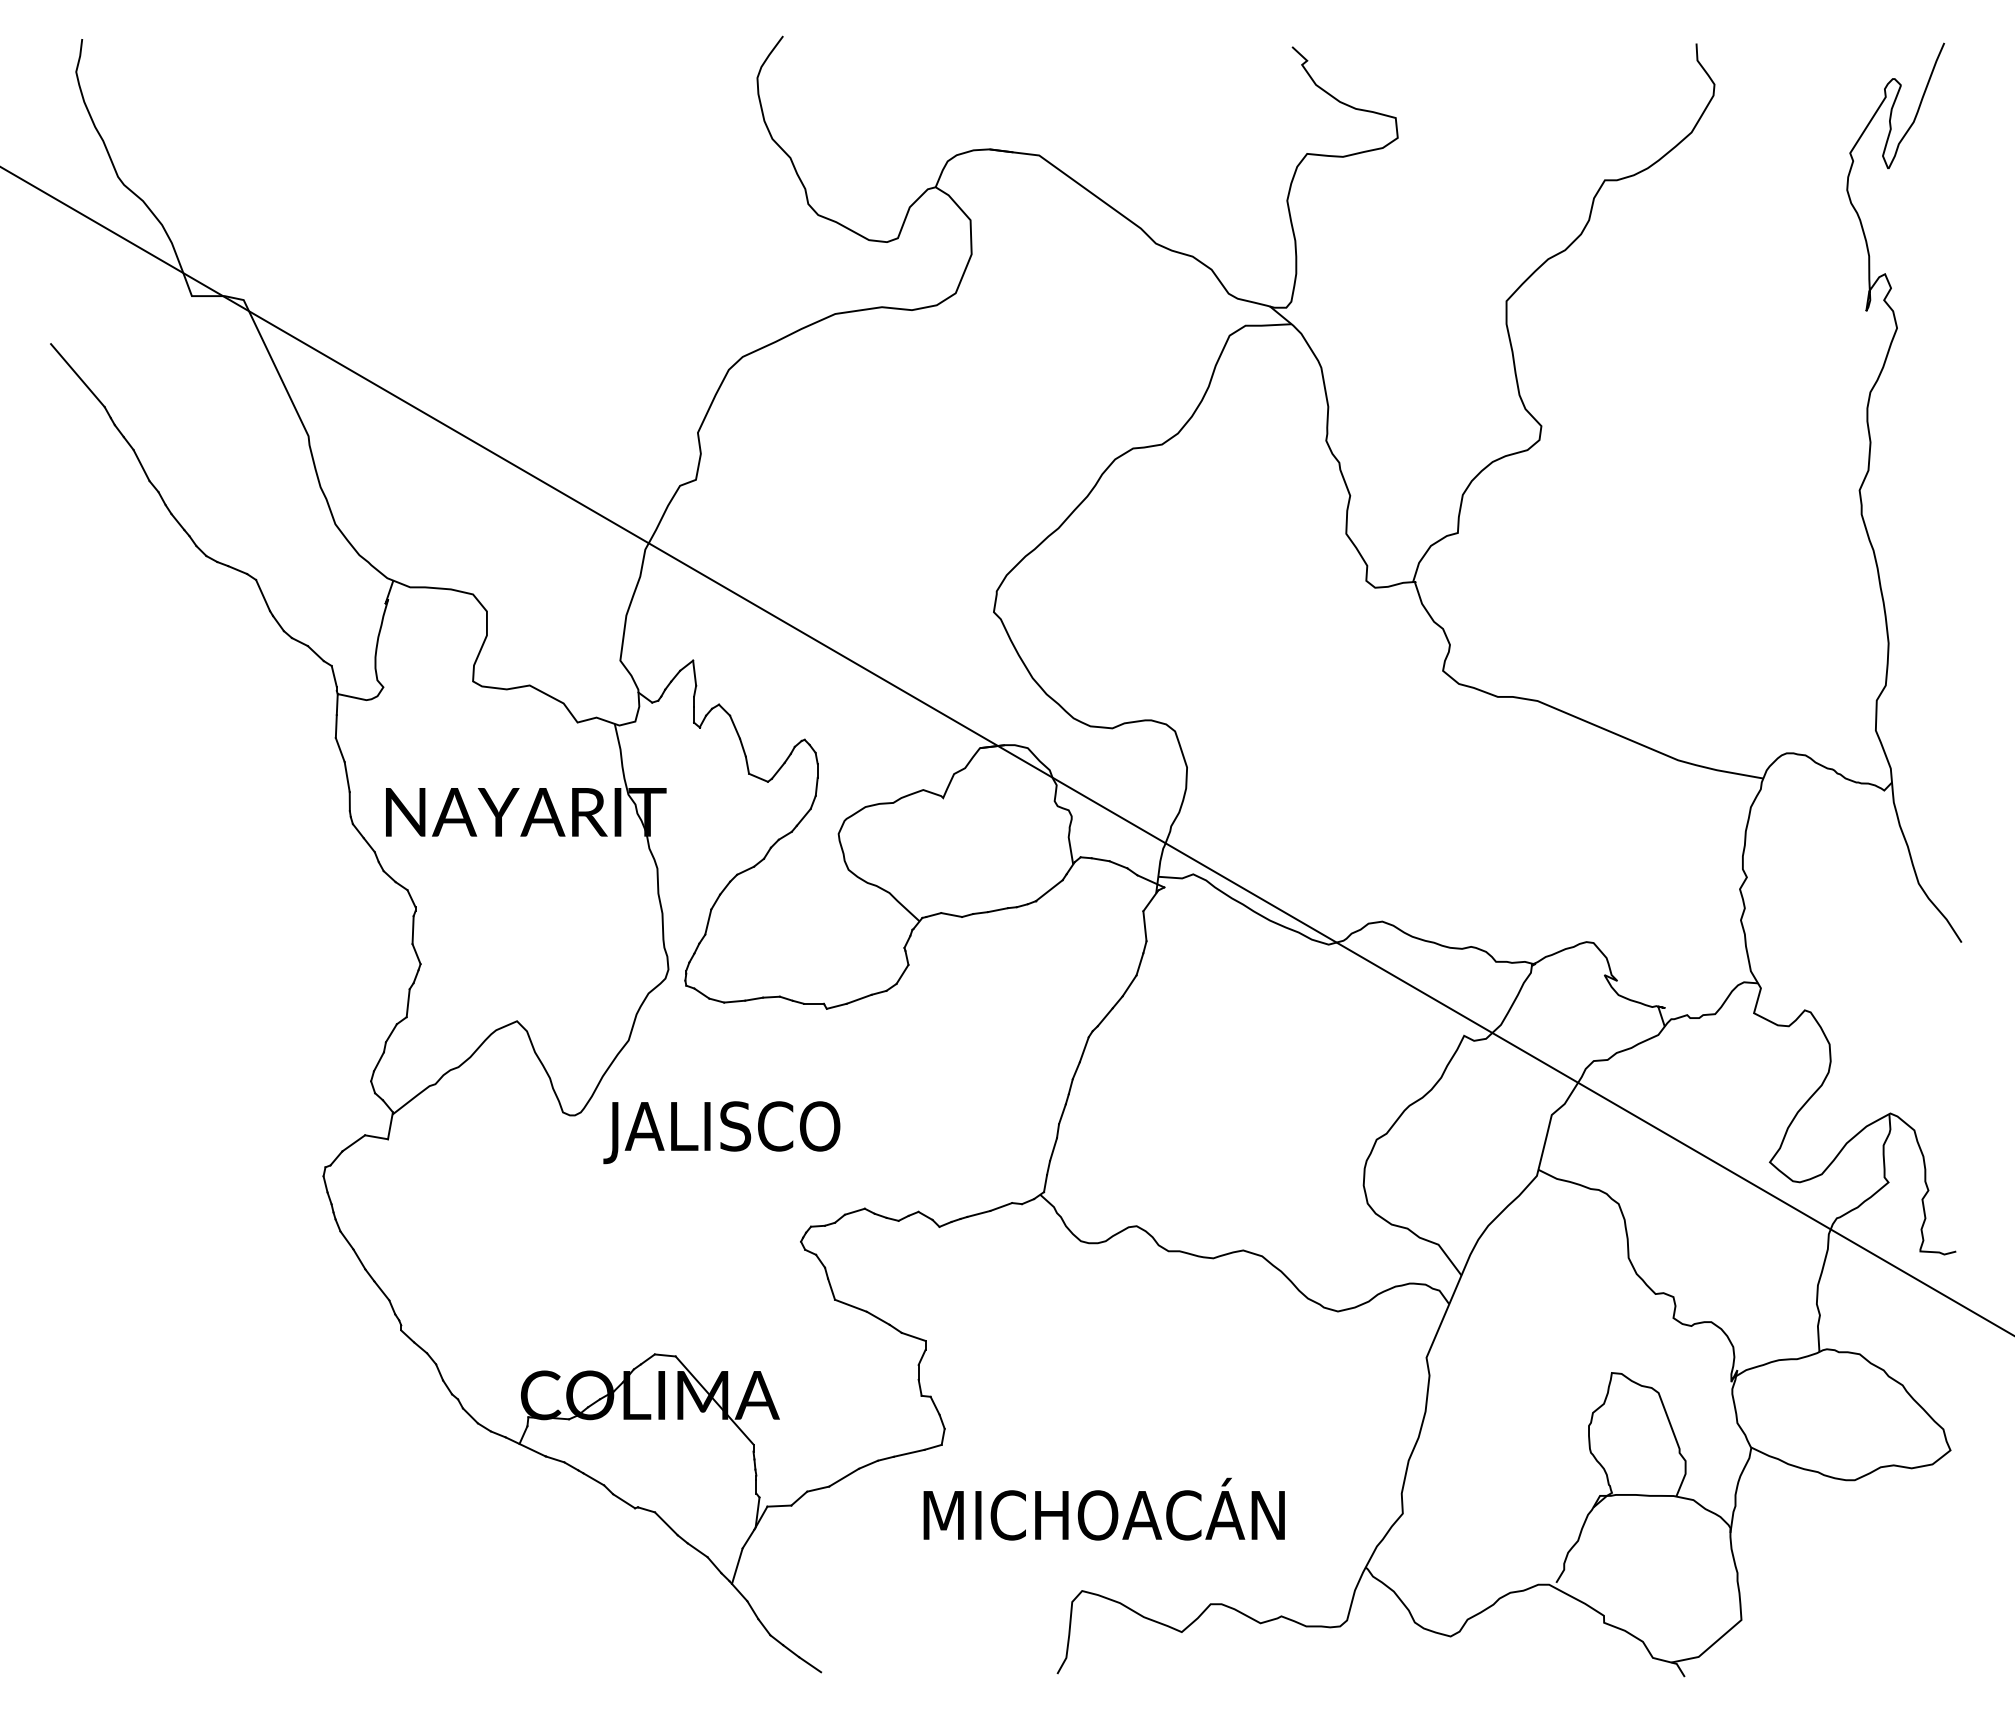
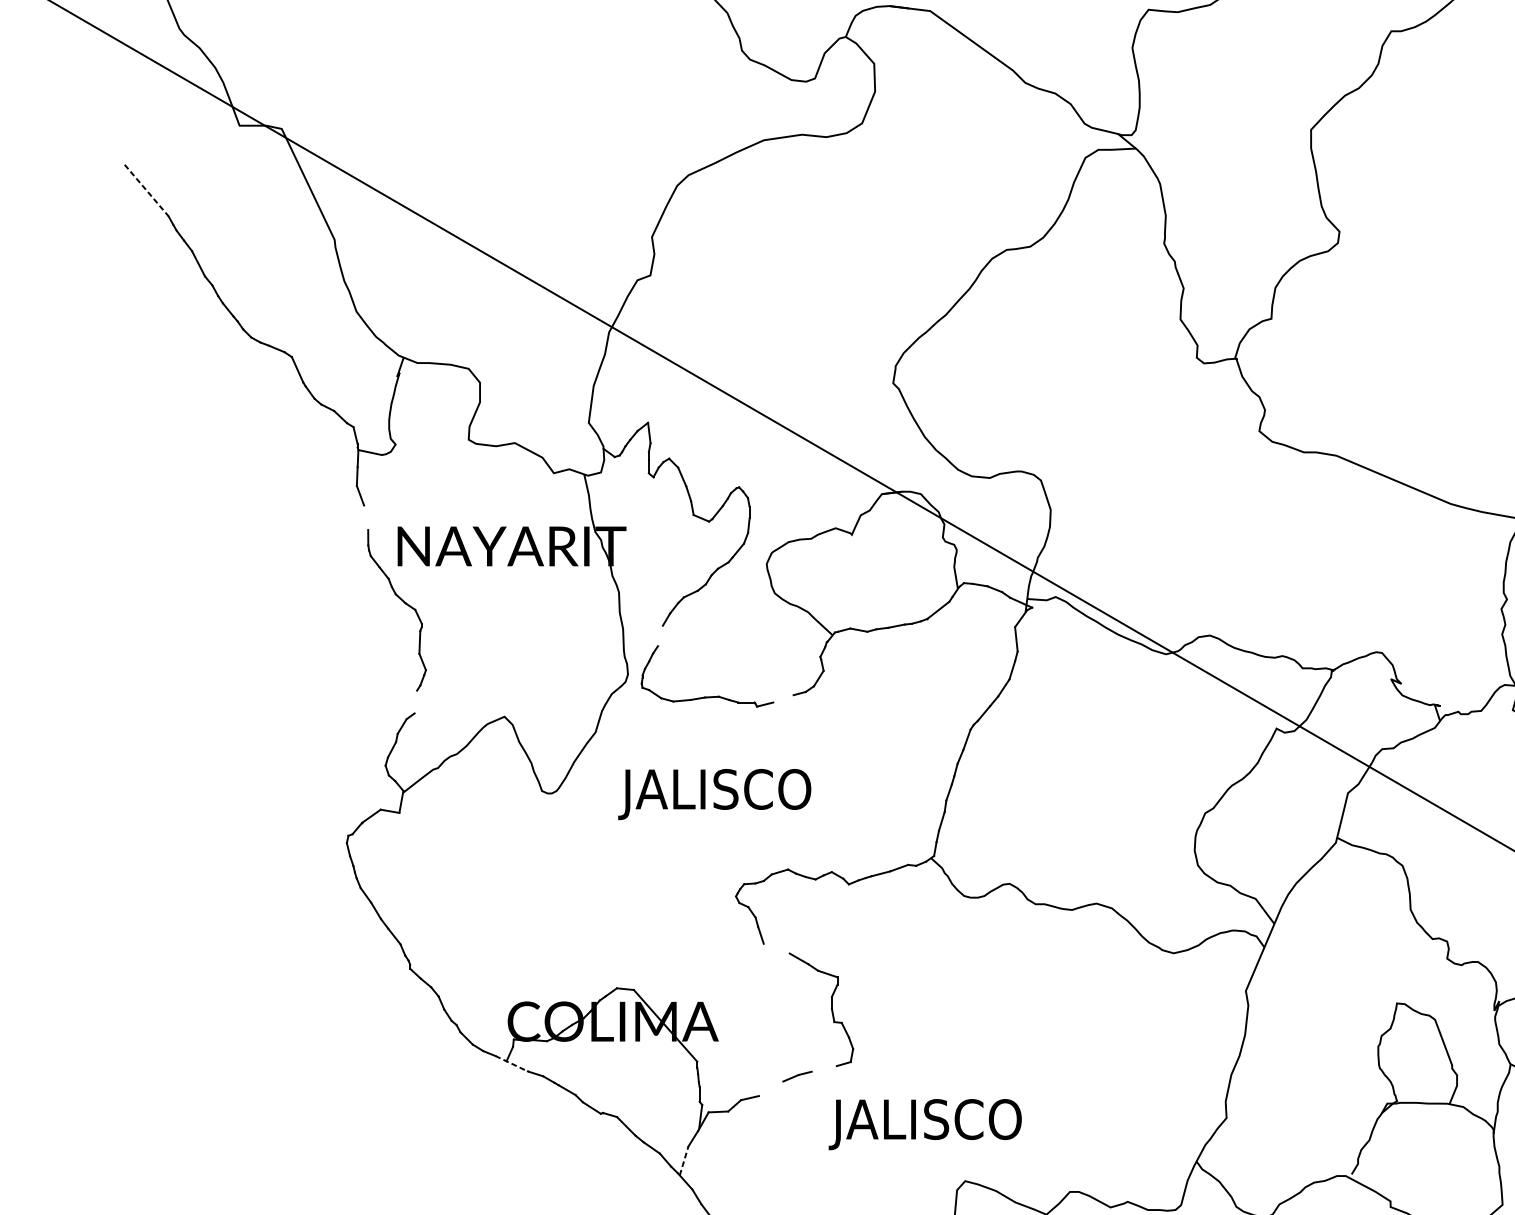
line: (78, 375) -> (147, 190), solid -> dashed
line: (346, 777) -> (365, 518), removed
line: (708, 921) -> (660, 635), removed
line: (858, 998) -> (782, 698), removed
line: (407, 1003) -> (415, 702), removed
text: (721, 1132) -> (714, 794), moved
line: (850, 1305) -> (776, 948), removed
line: (526, 1447) -> (512, 1064), solid -> dashed
line: (908, 1452) -> (823, 1068), removed
line: (844, 1477) -> (771, 1088), removed
text: (1099, 1515) -> (979, 1119), MICHOACÁN -> JALISCO
line: (737, 1566) -> (684, 1161), solid -> dashed

